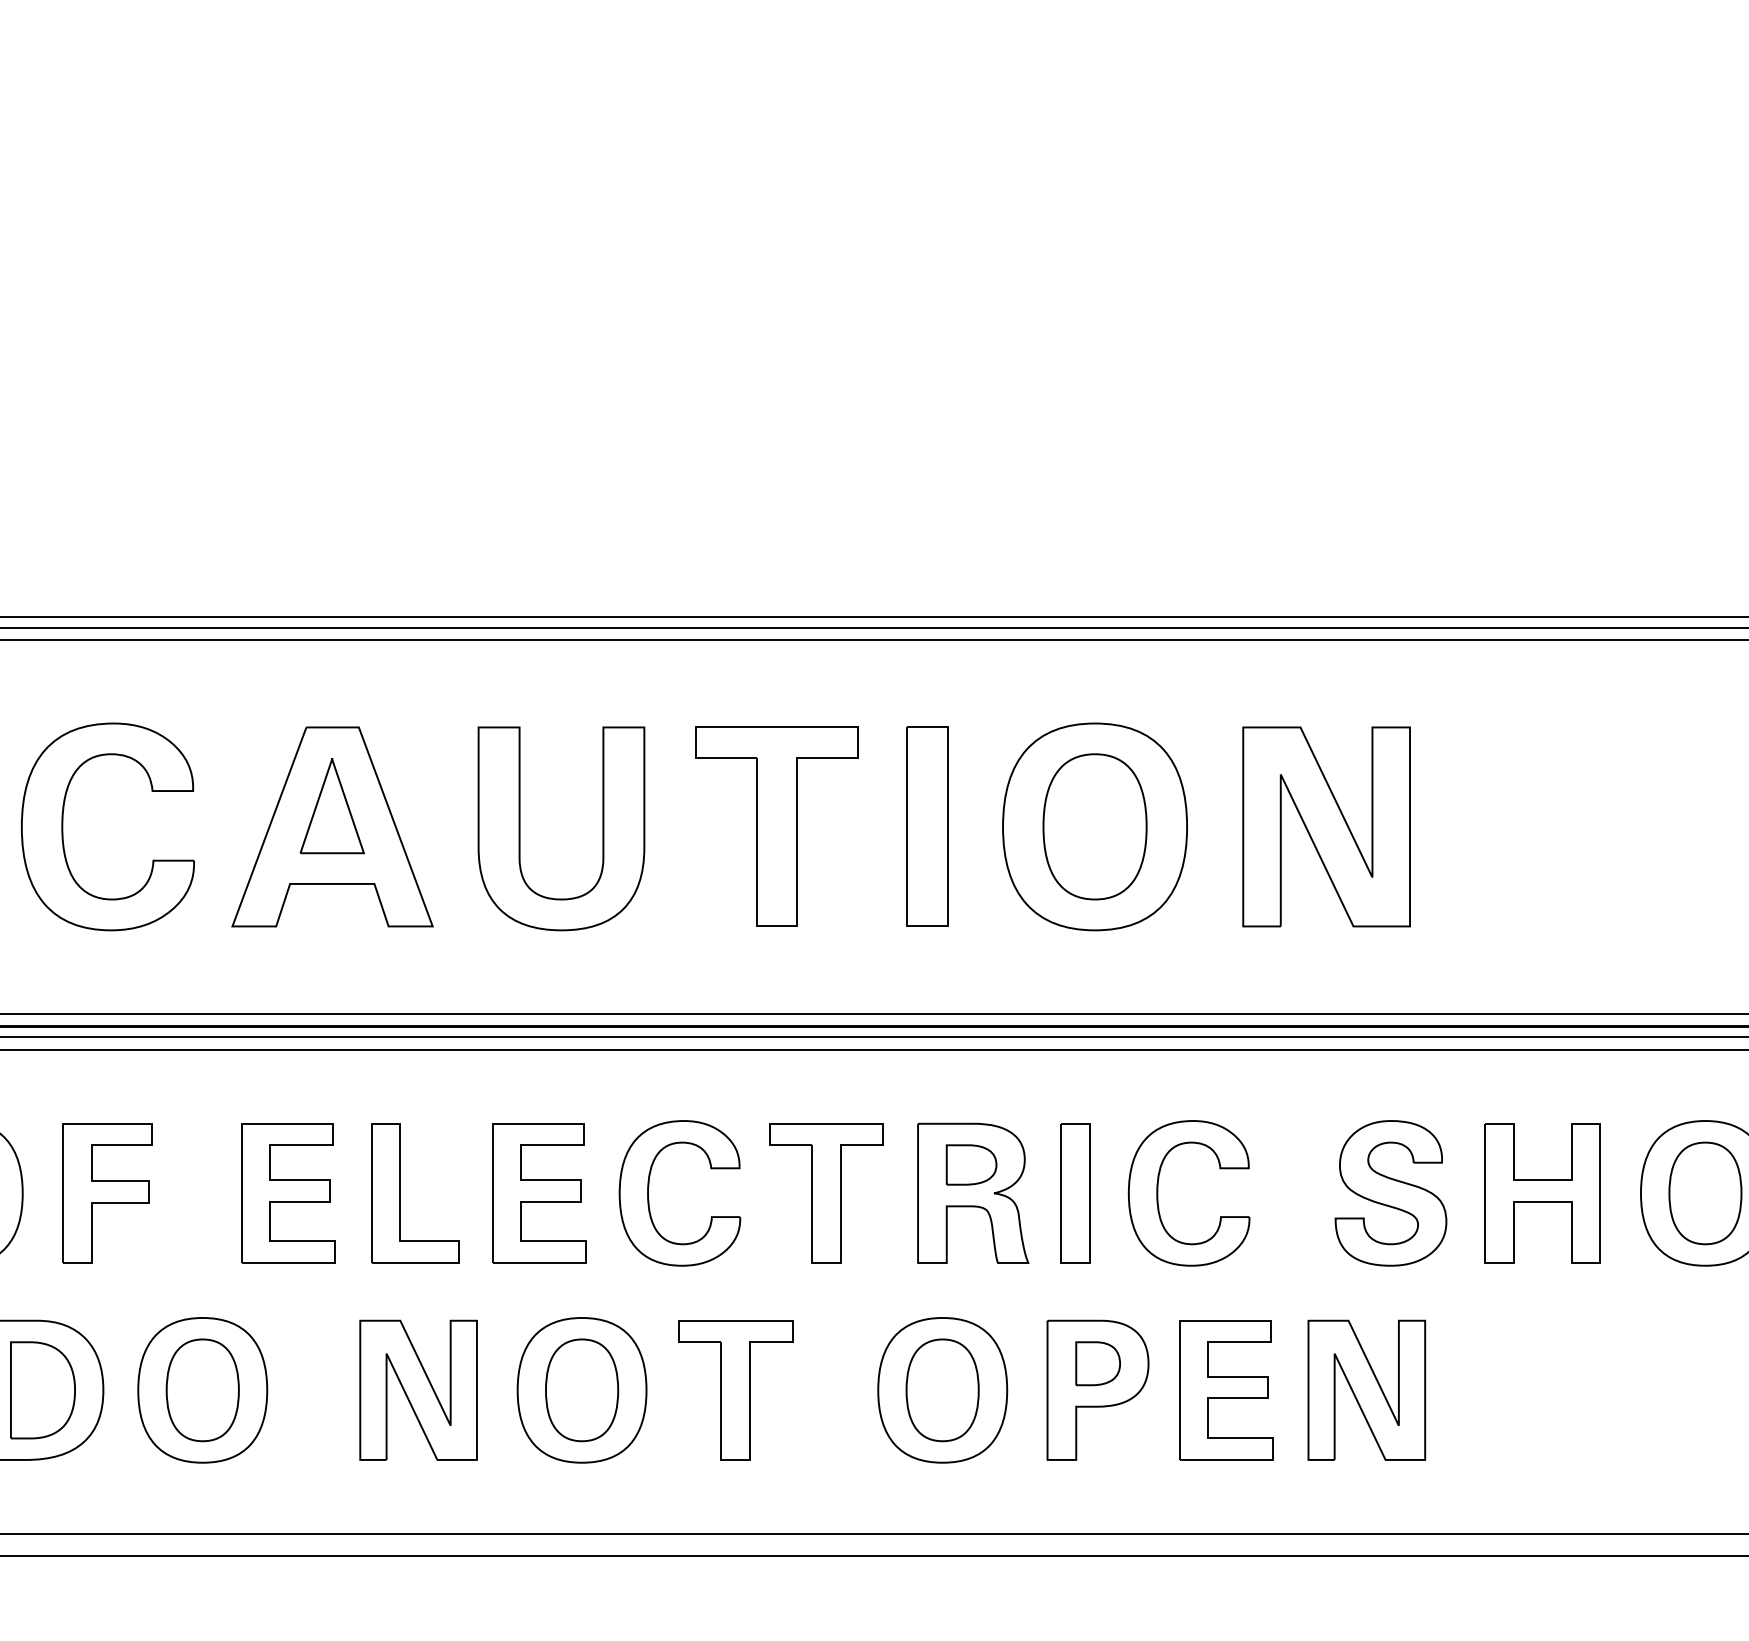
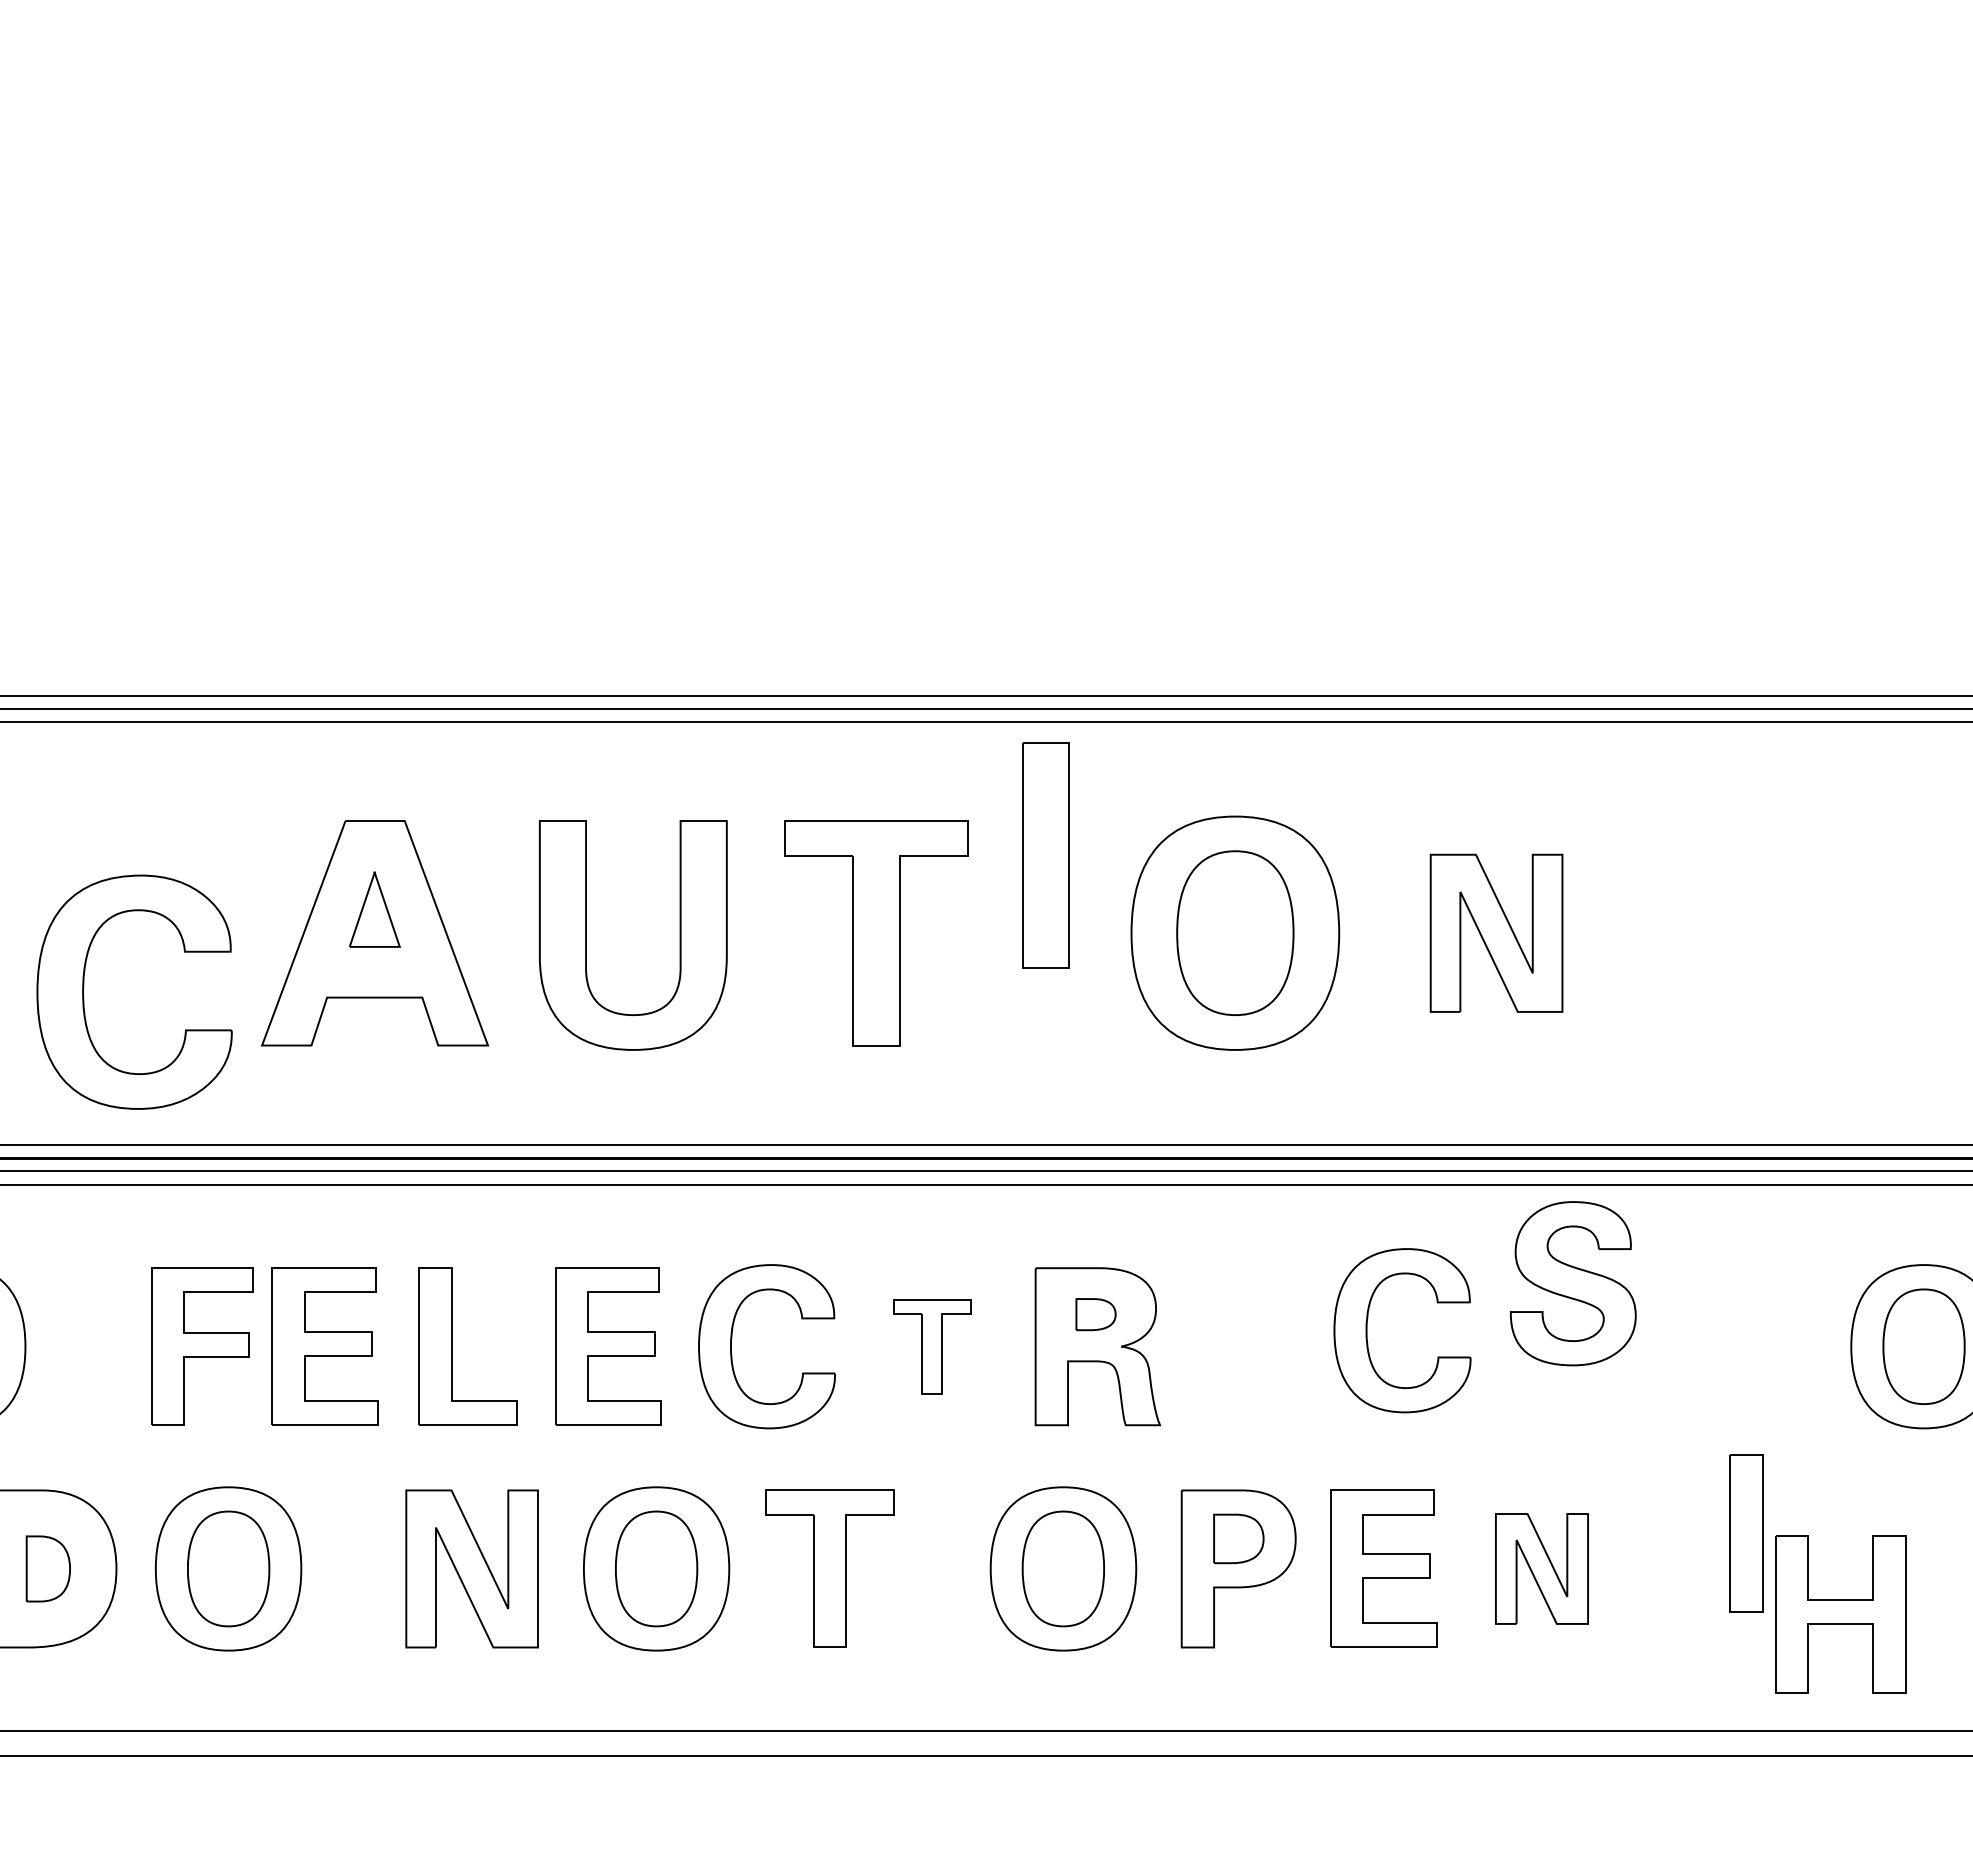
part: (332, 805) -> (374, 909), size x0.7
part: (63, 821) -> (84, 986), moved
part: (926, 827) -> (1045, 855), moved
part: (1326, 827) -> (1496, 933), size x0.7
part: (971, 1164) -> (1095, 1314), size x0.7
part: (107, 1193) -> (202, 1346), moved
part: (825, 1193) -> (931, 1346), size x0.6
part: (1075, 1193) -> (1746, 1533), moved
part: (1158, 1193) -> (1367, 1330), moved
part: (1390, 1193) -> (1572, 1283), moved
part: (1542, 1193) -> (1840, 1614), moved
part: (43, 1389) -> (48, 1568), size x0.6
part: (1366, 1389) -> (1541, 1568), size x0.7

